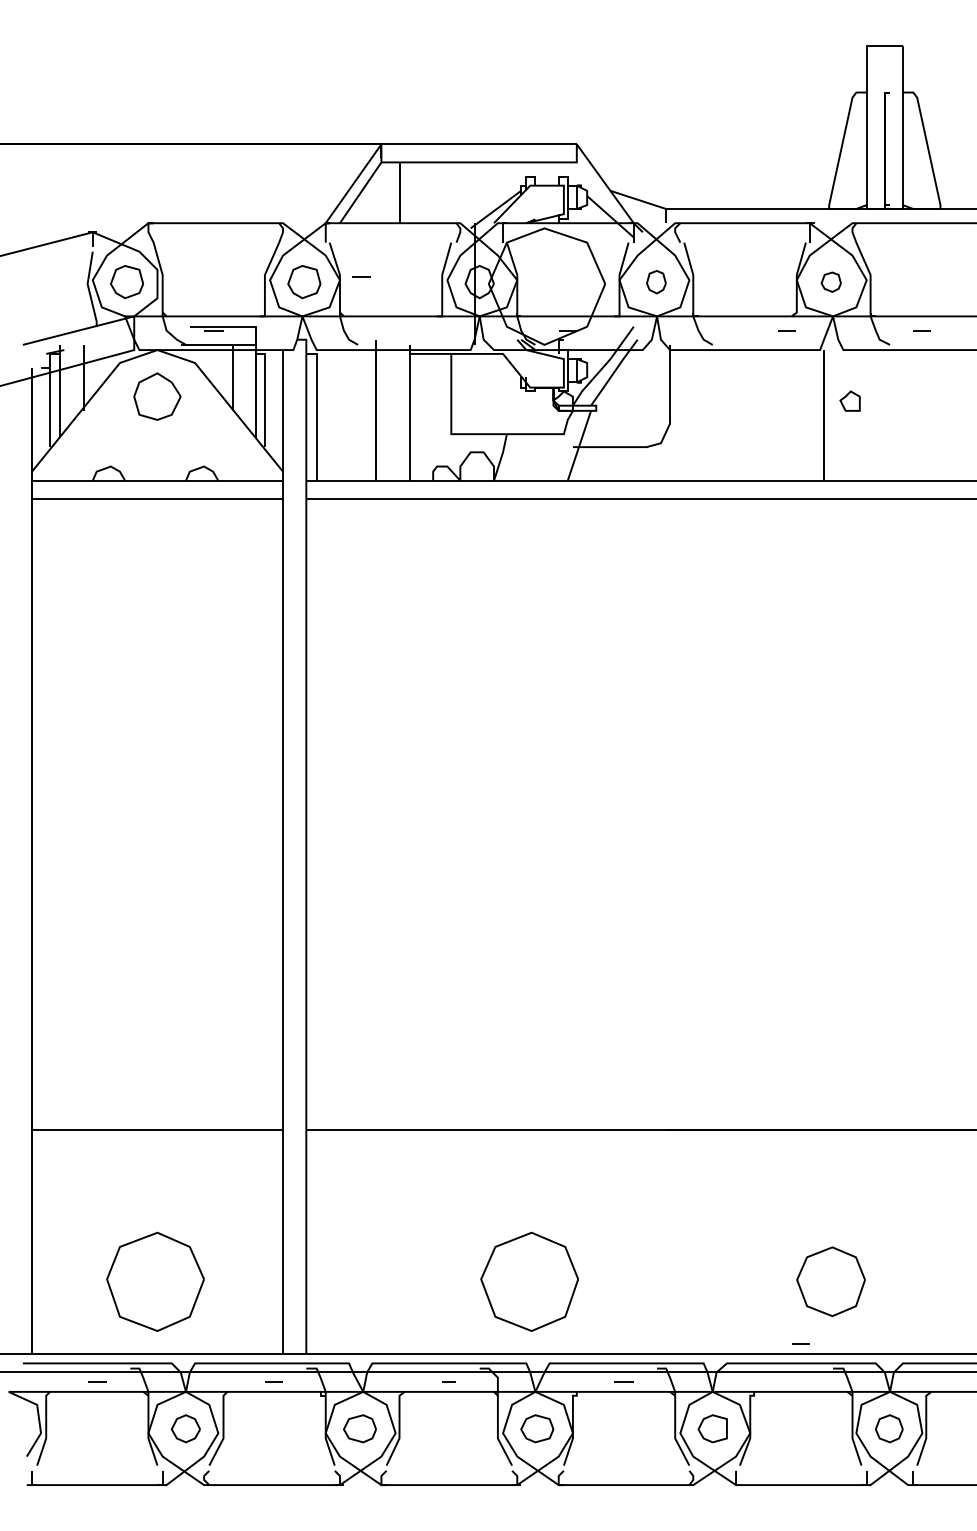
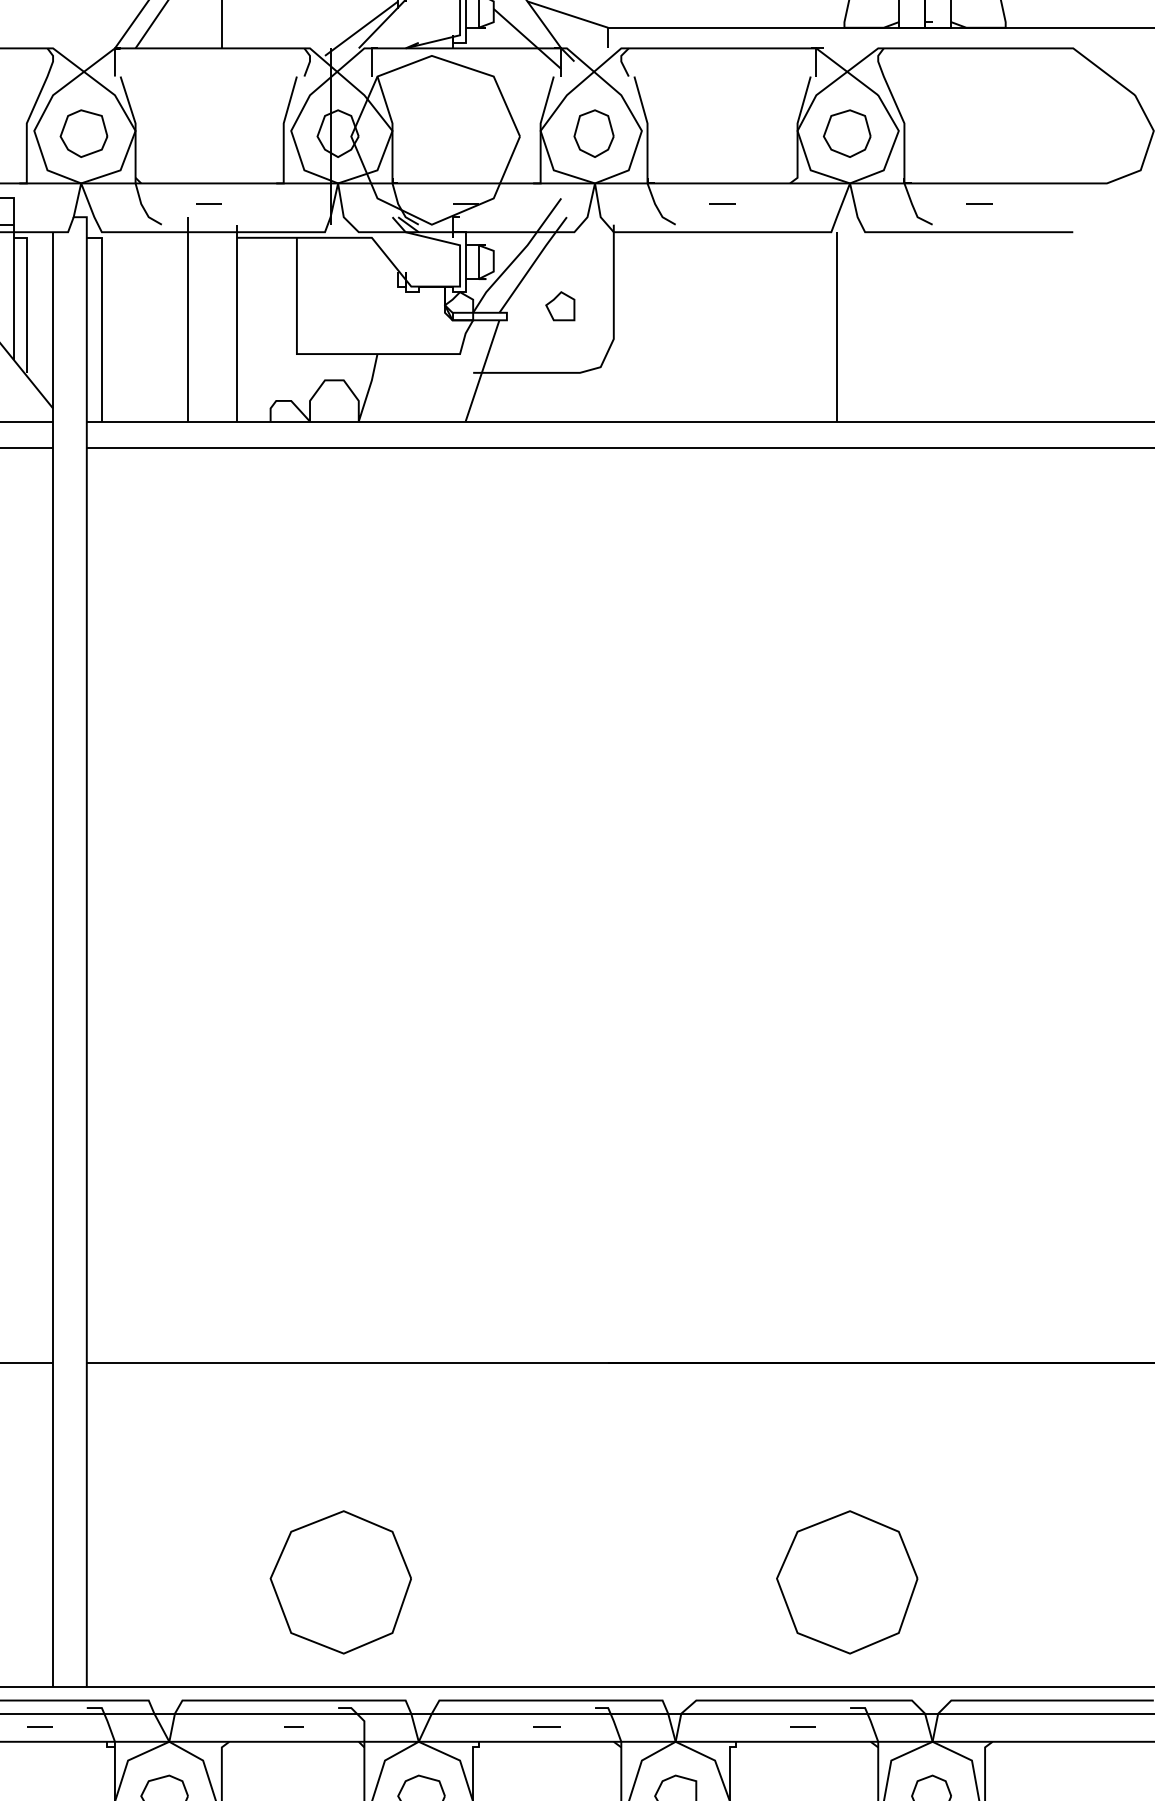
line: (361, 276) -> (208, 203), moved
part: (656, 282) -> (594, 134), size x1.43
part: (831, 282) -> (847, 134), size x1.67
line: (786, 330) -> (721, 203), moved
part: (849, 400) -> (559, 305), moved
part: (529, 1281) -> (340, 1581), moved
part: (830, 1281) -> (846, 1581), size x1.43
line: (800, 1343) -> (802, 1726), moved

